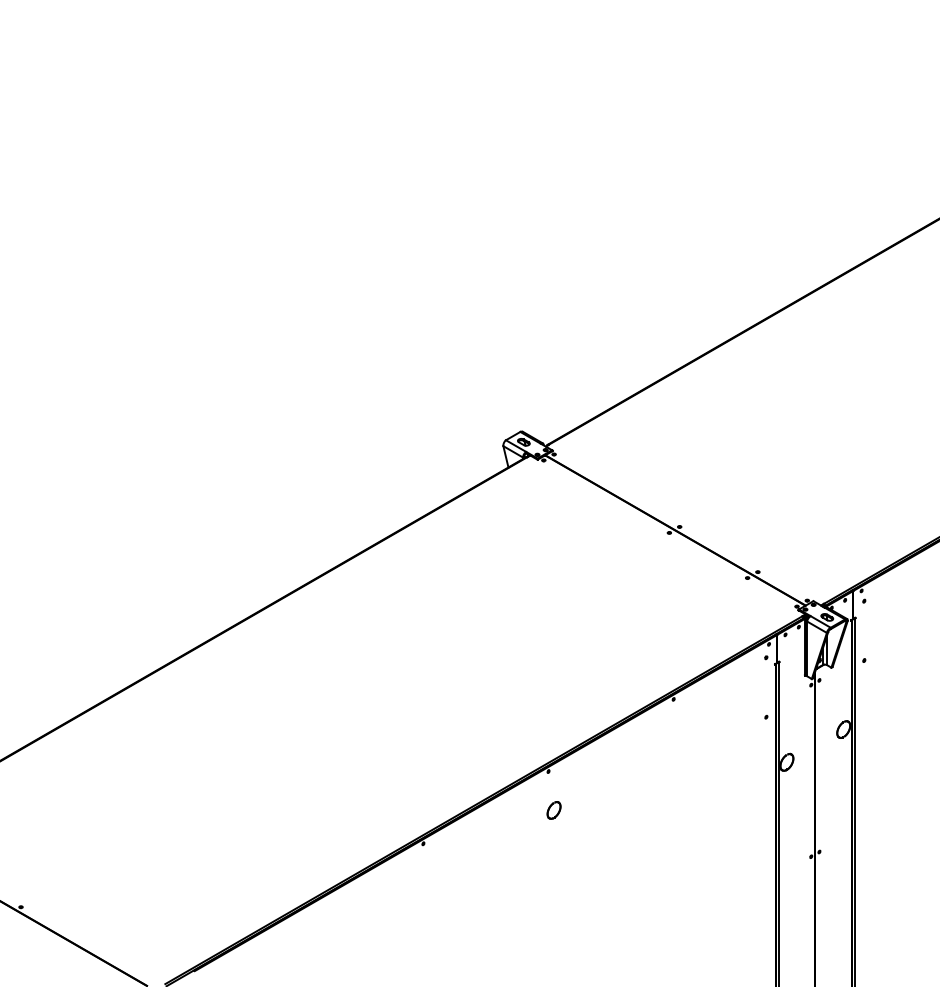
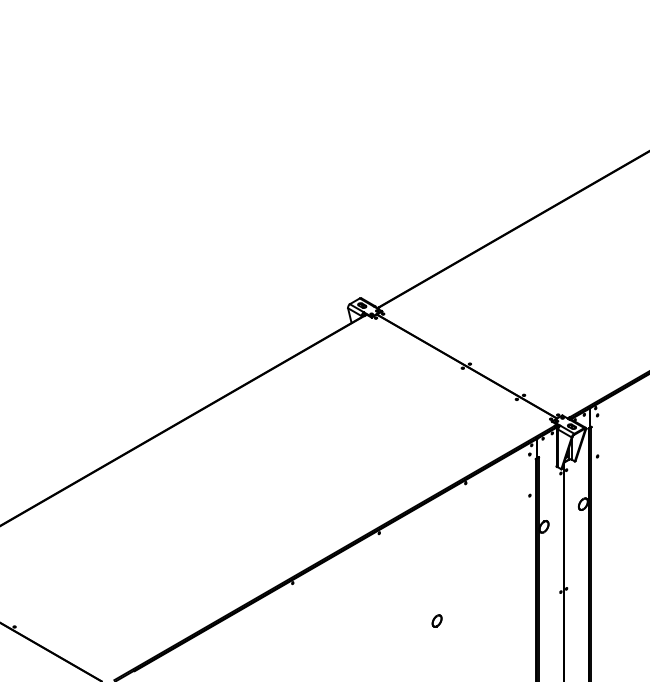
part: (553, 809) -> (436, 620), moved

